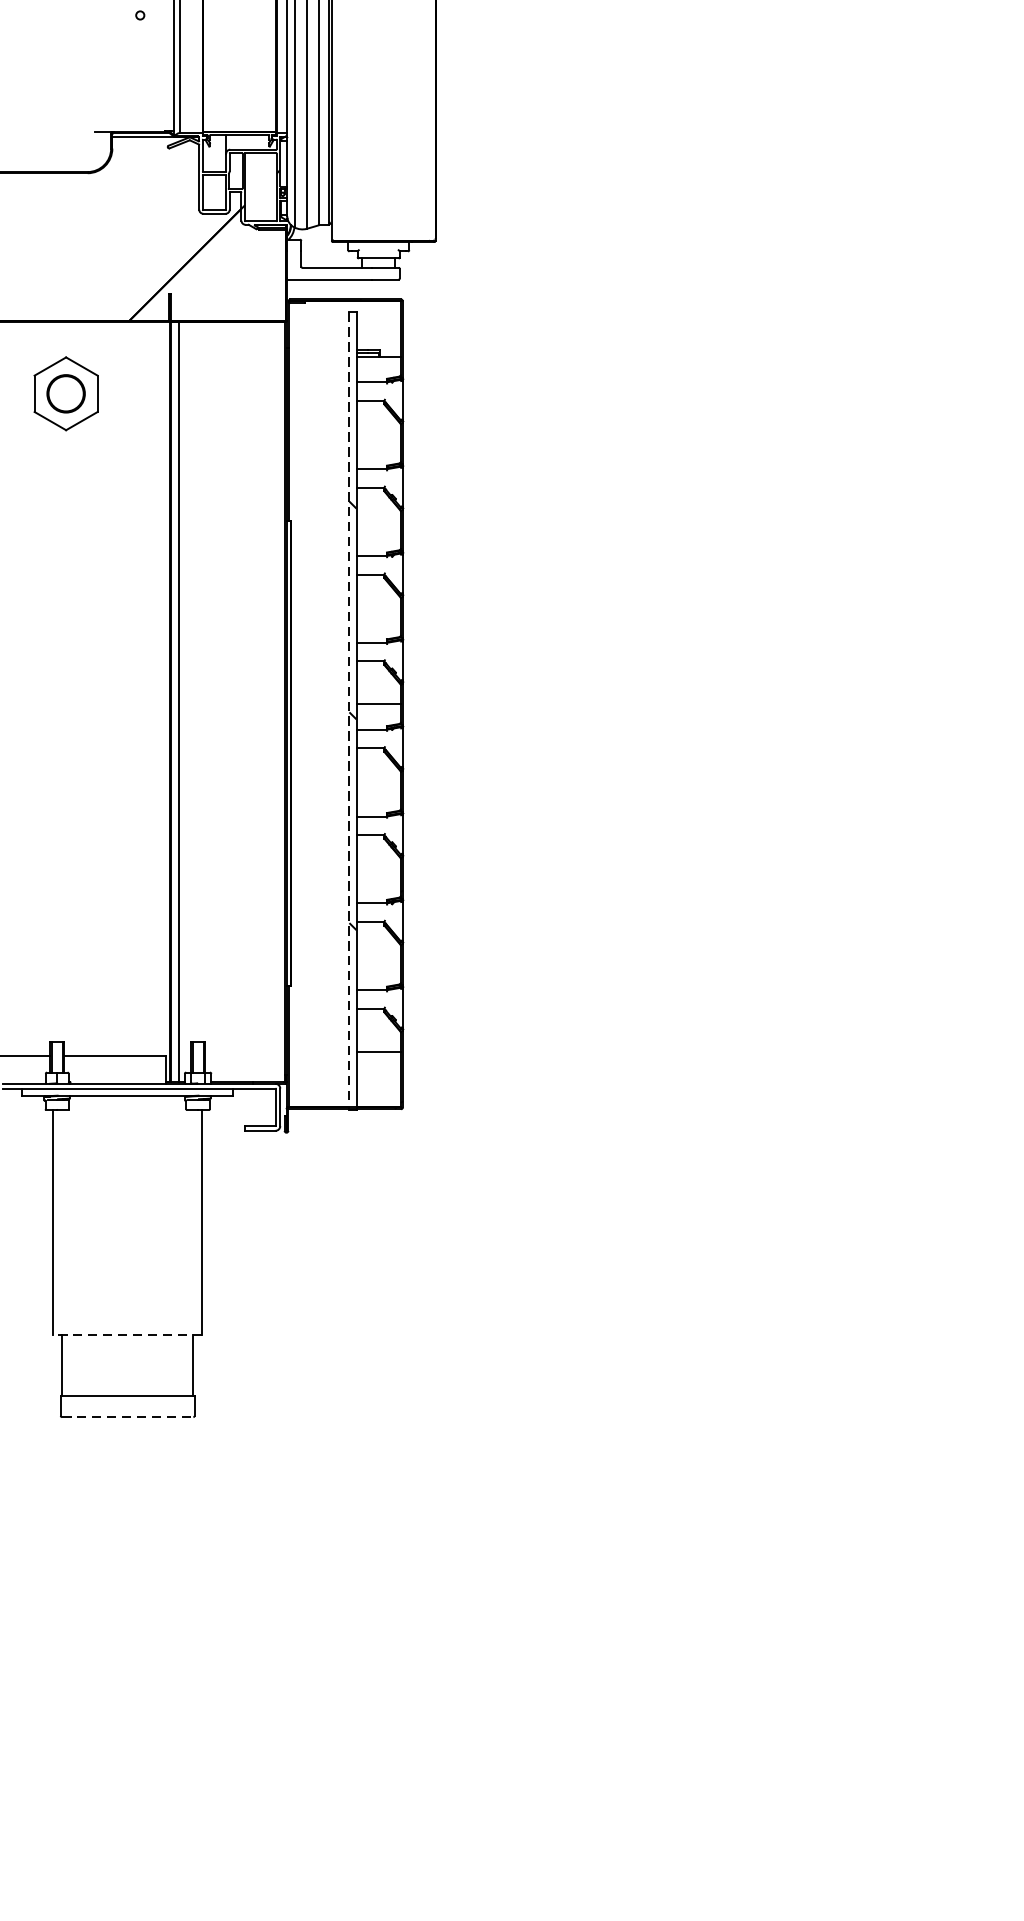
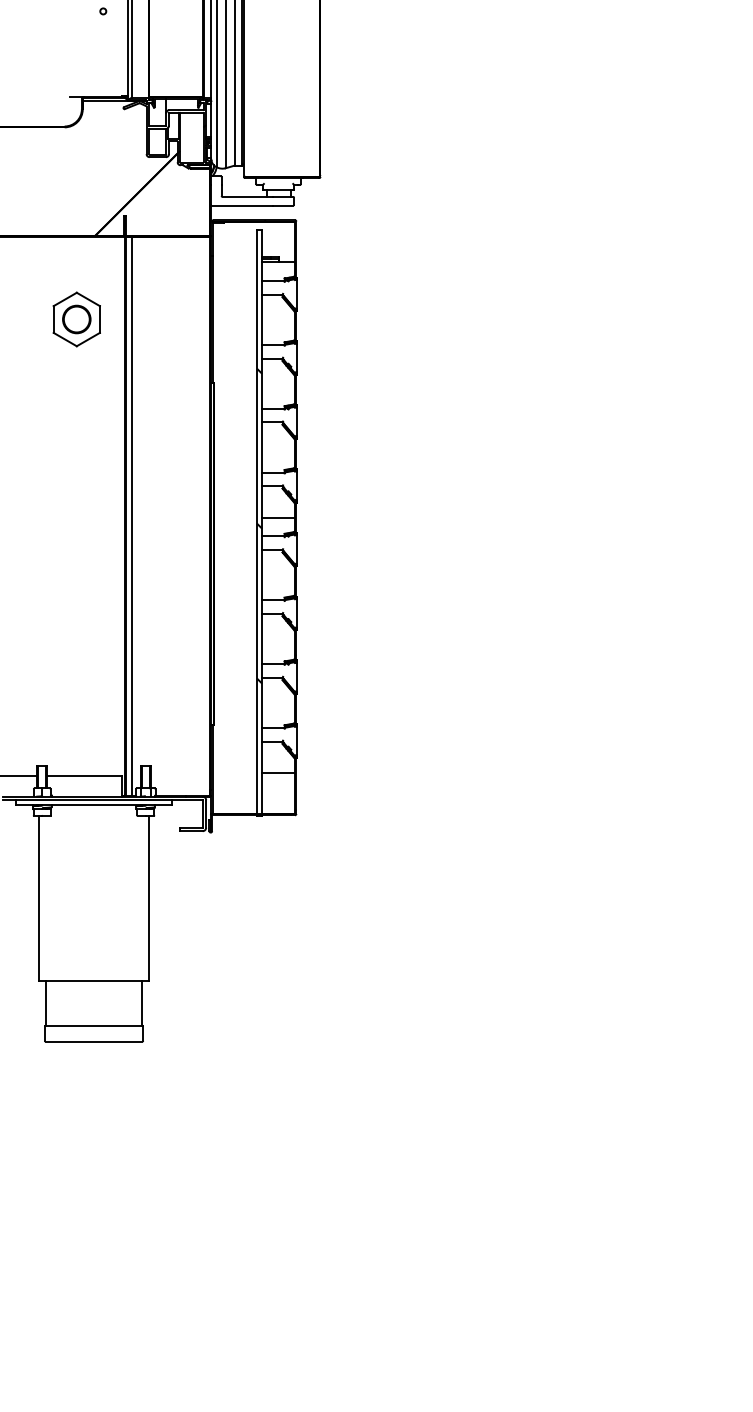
part: (65, 393) -> (76, 319), moved
line: (350, 712) -> (257, 523), dashed -> solid
line: (128, 1335) -> (94, 981), dashed -> solid
line: (128, 1416) -> (94, 1041), dashed -> solid

